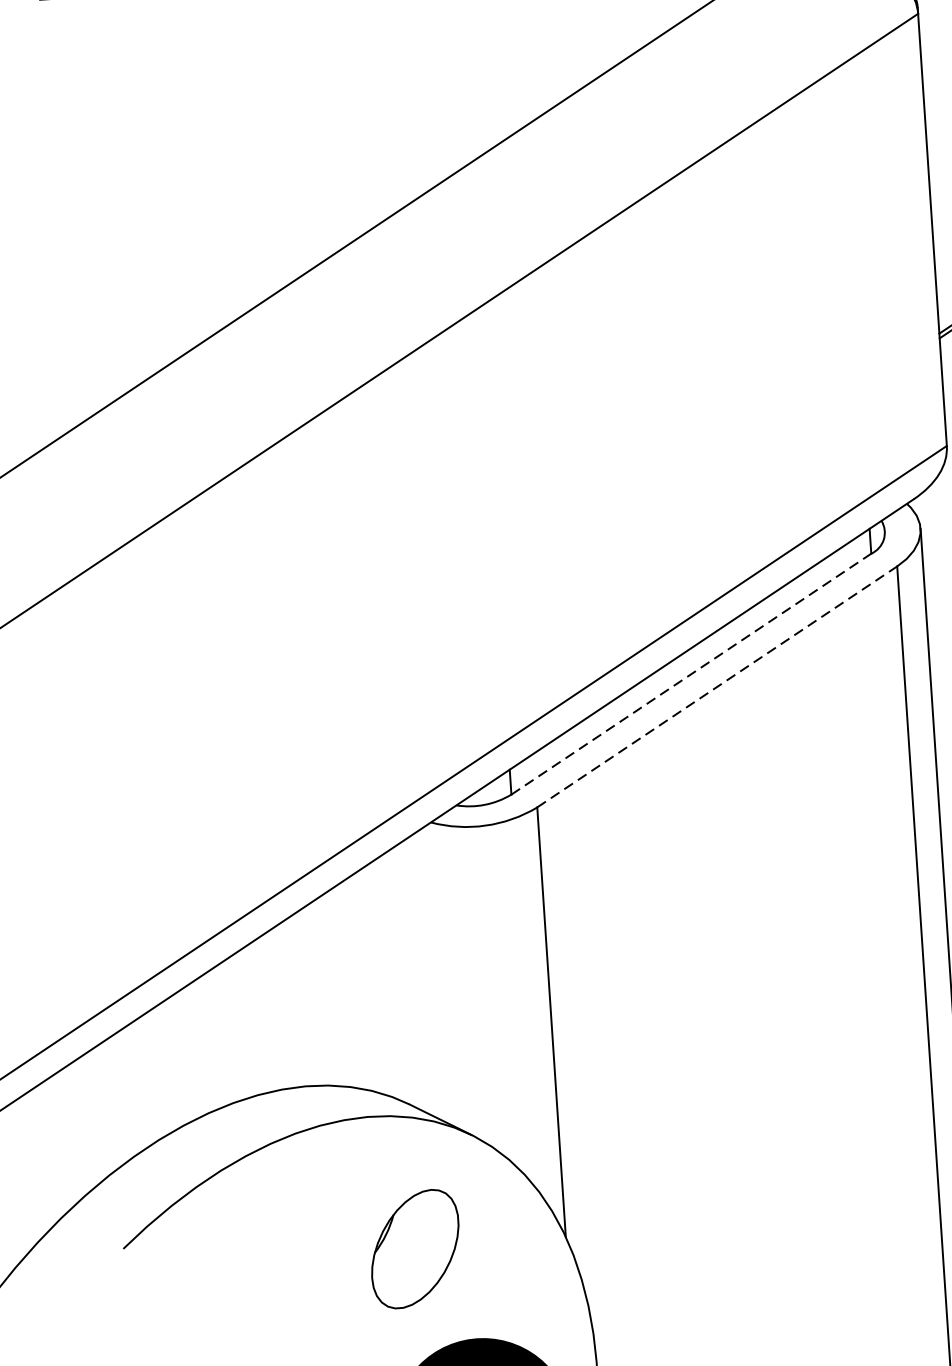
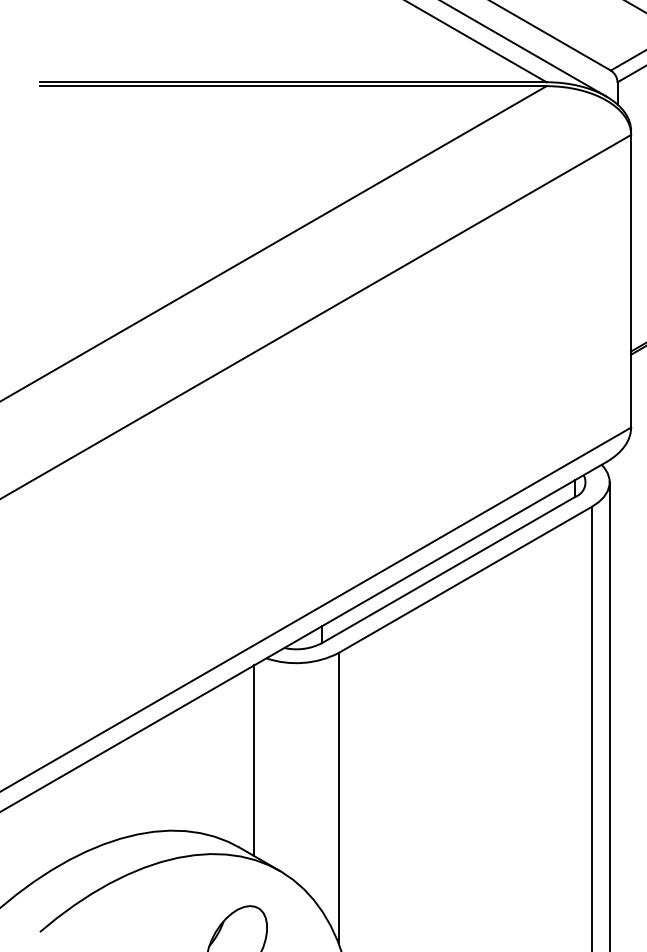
line: (692, 673) -> (449, 569), dashed -> solid
line: (717, 686) -> (465, 579), dashed -> solid
line: (423, 974) -> (254, 760), added

